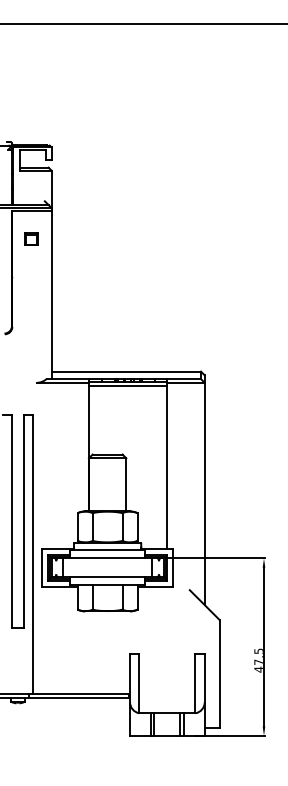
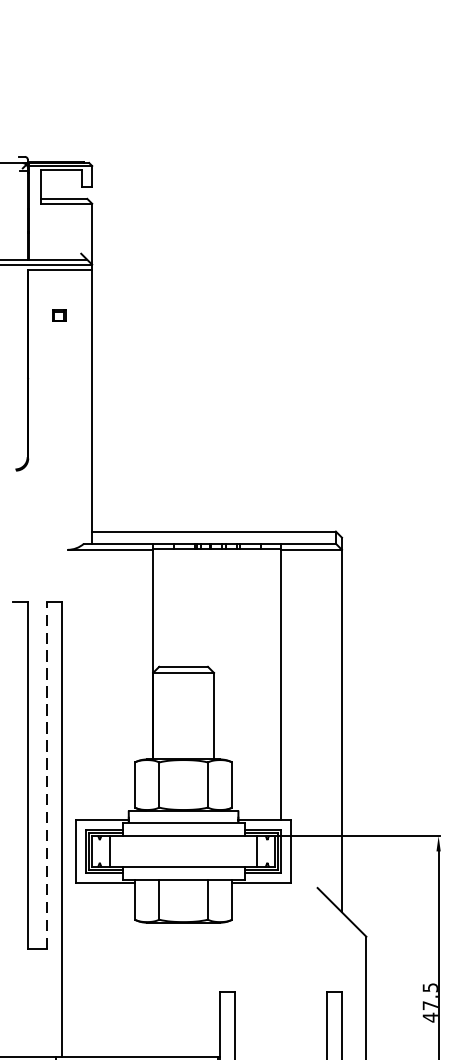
part: (31, 238) -> (59, 314), size x0.6
line: (127, 385) -> (215, 554), removed
line: (23, 520) -> (46, 774), solid -> dashed

